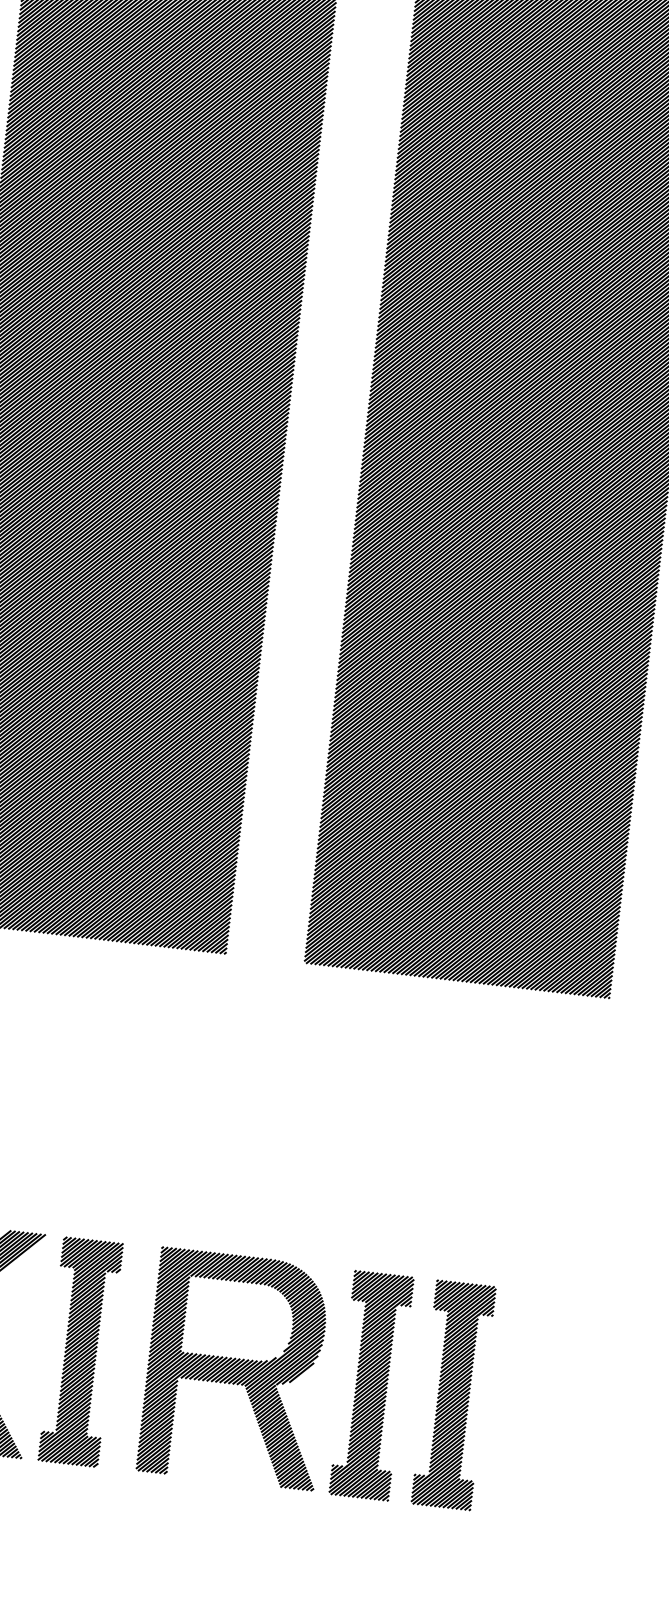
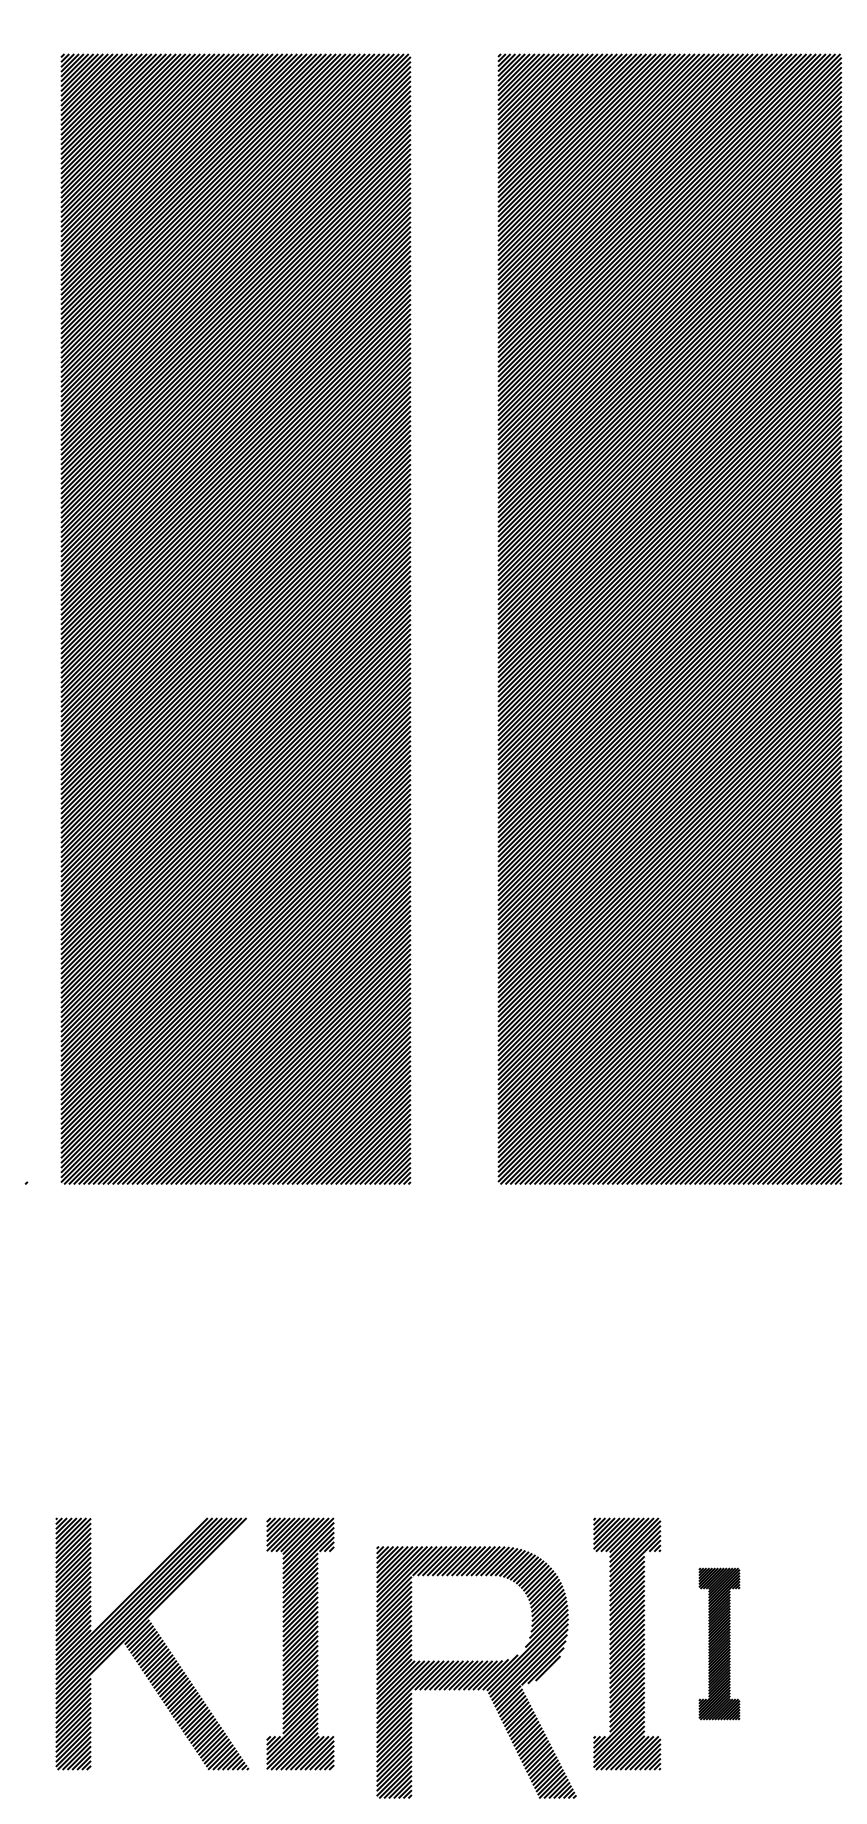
part: (237, 1368) -> (476, 1672), moved
part: (453, 1394) -> (719, 1643), size x0.6

